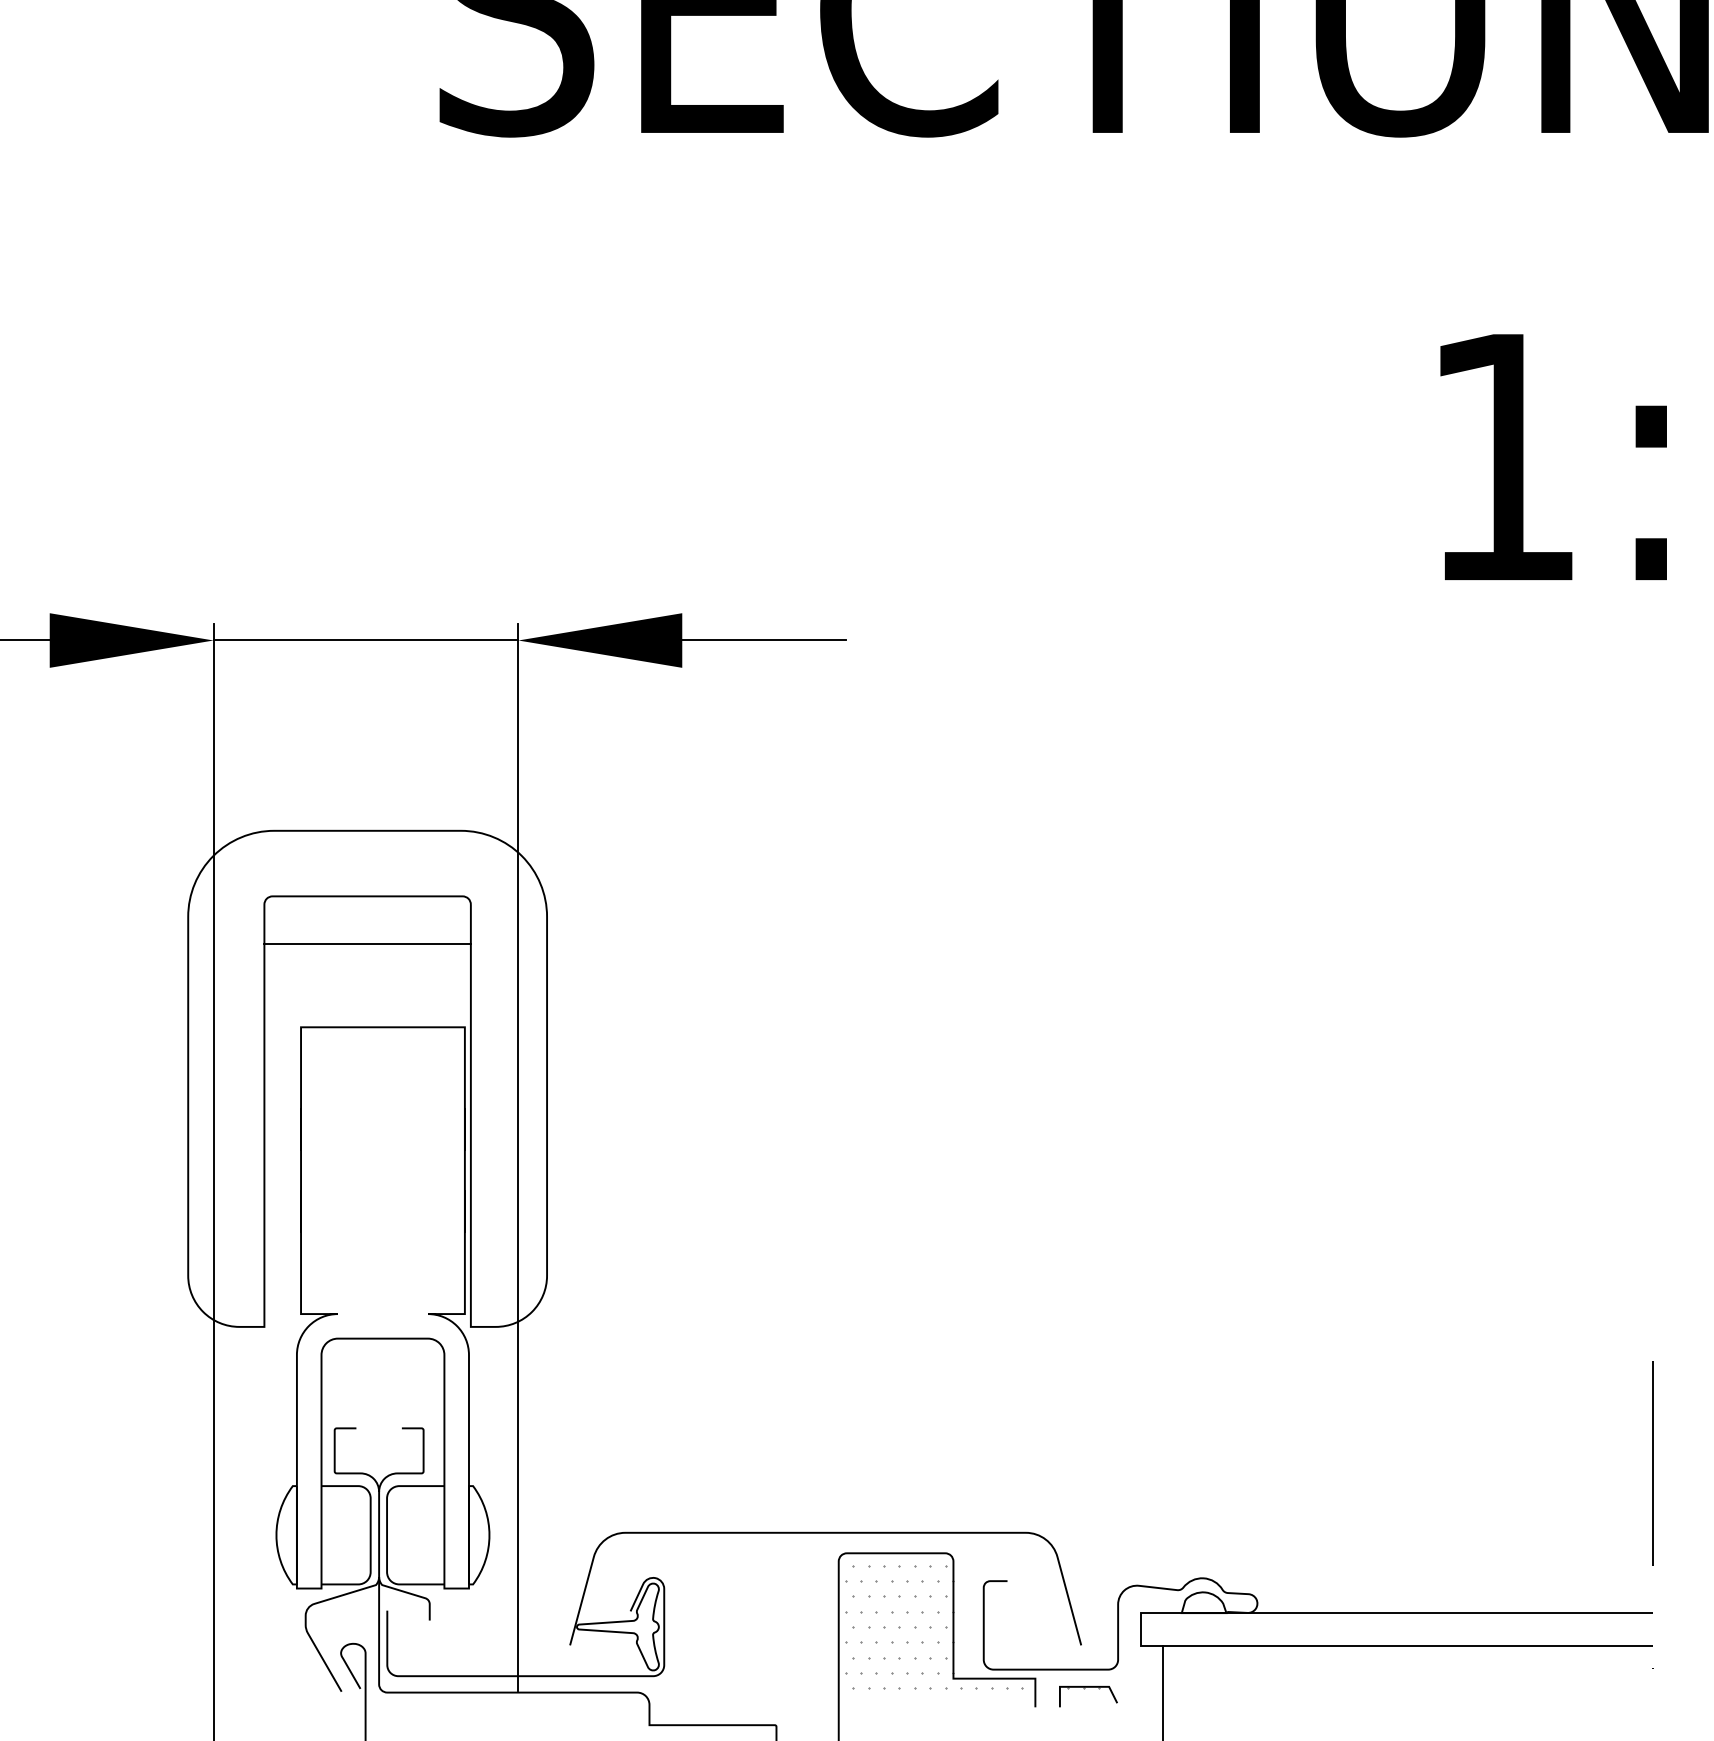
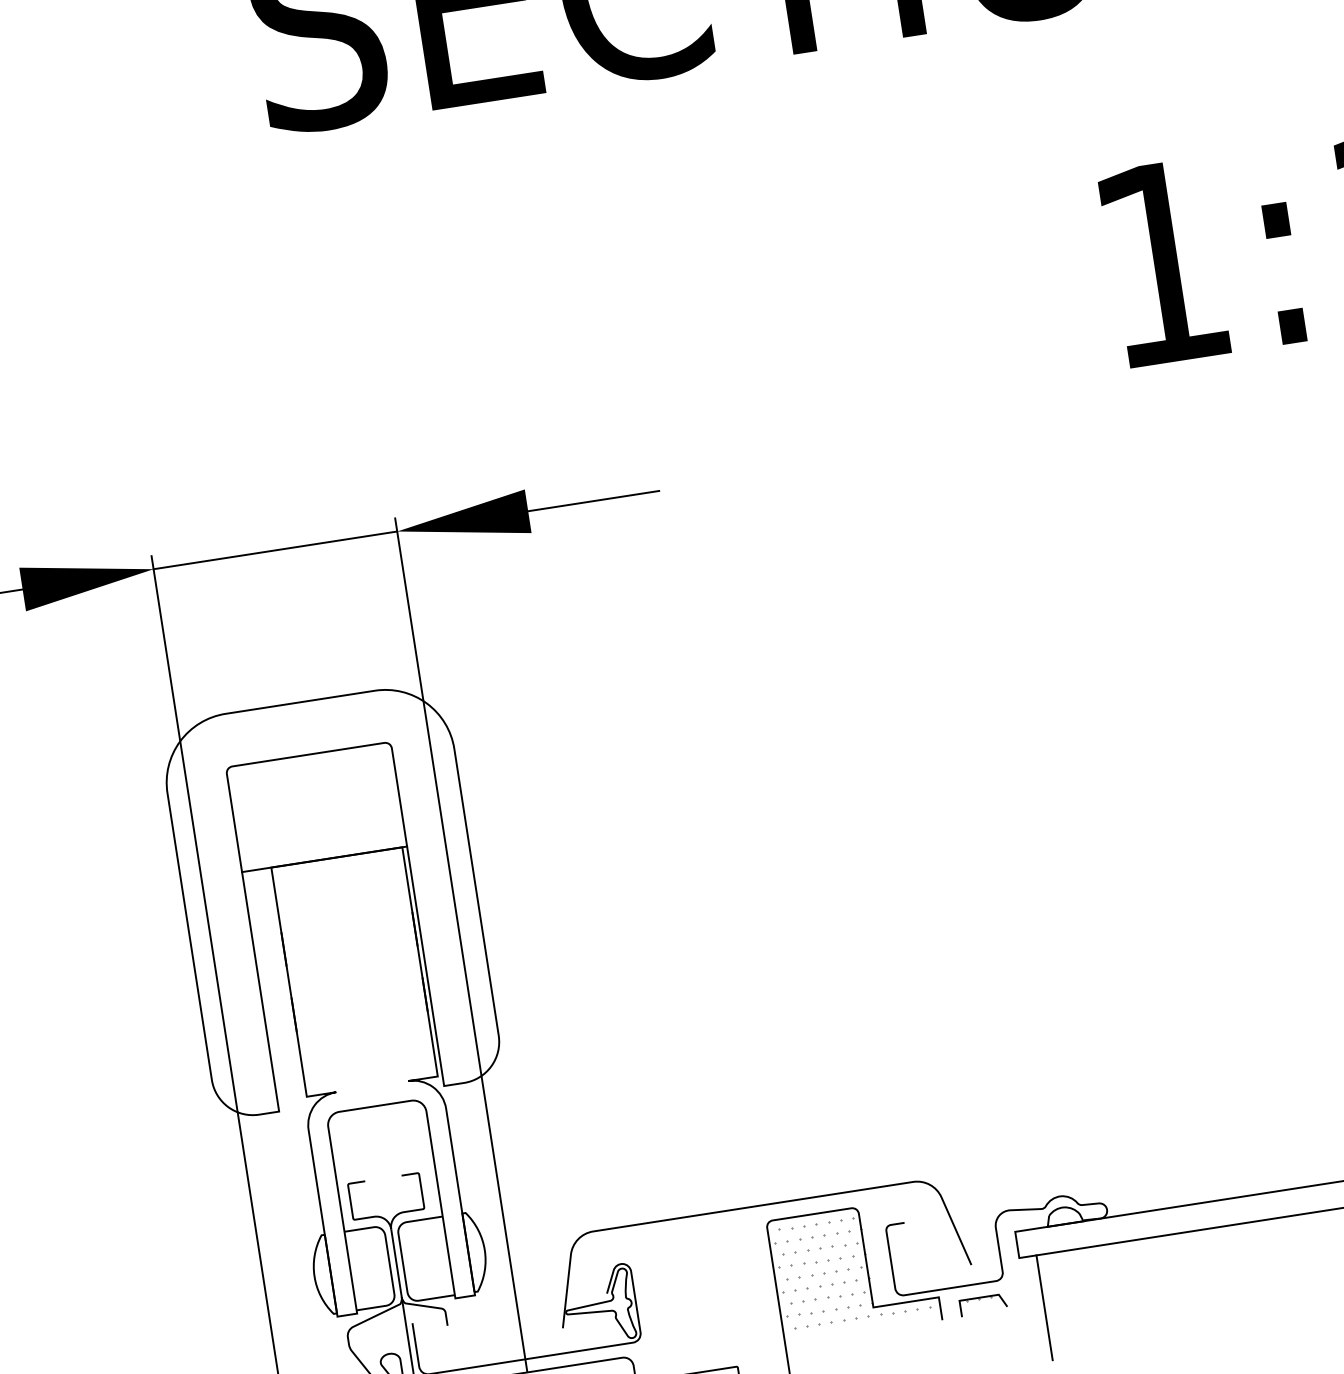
line: (367, 944) -> (324, 859), moved

